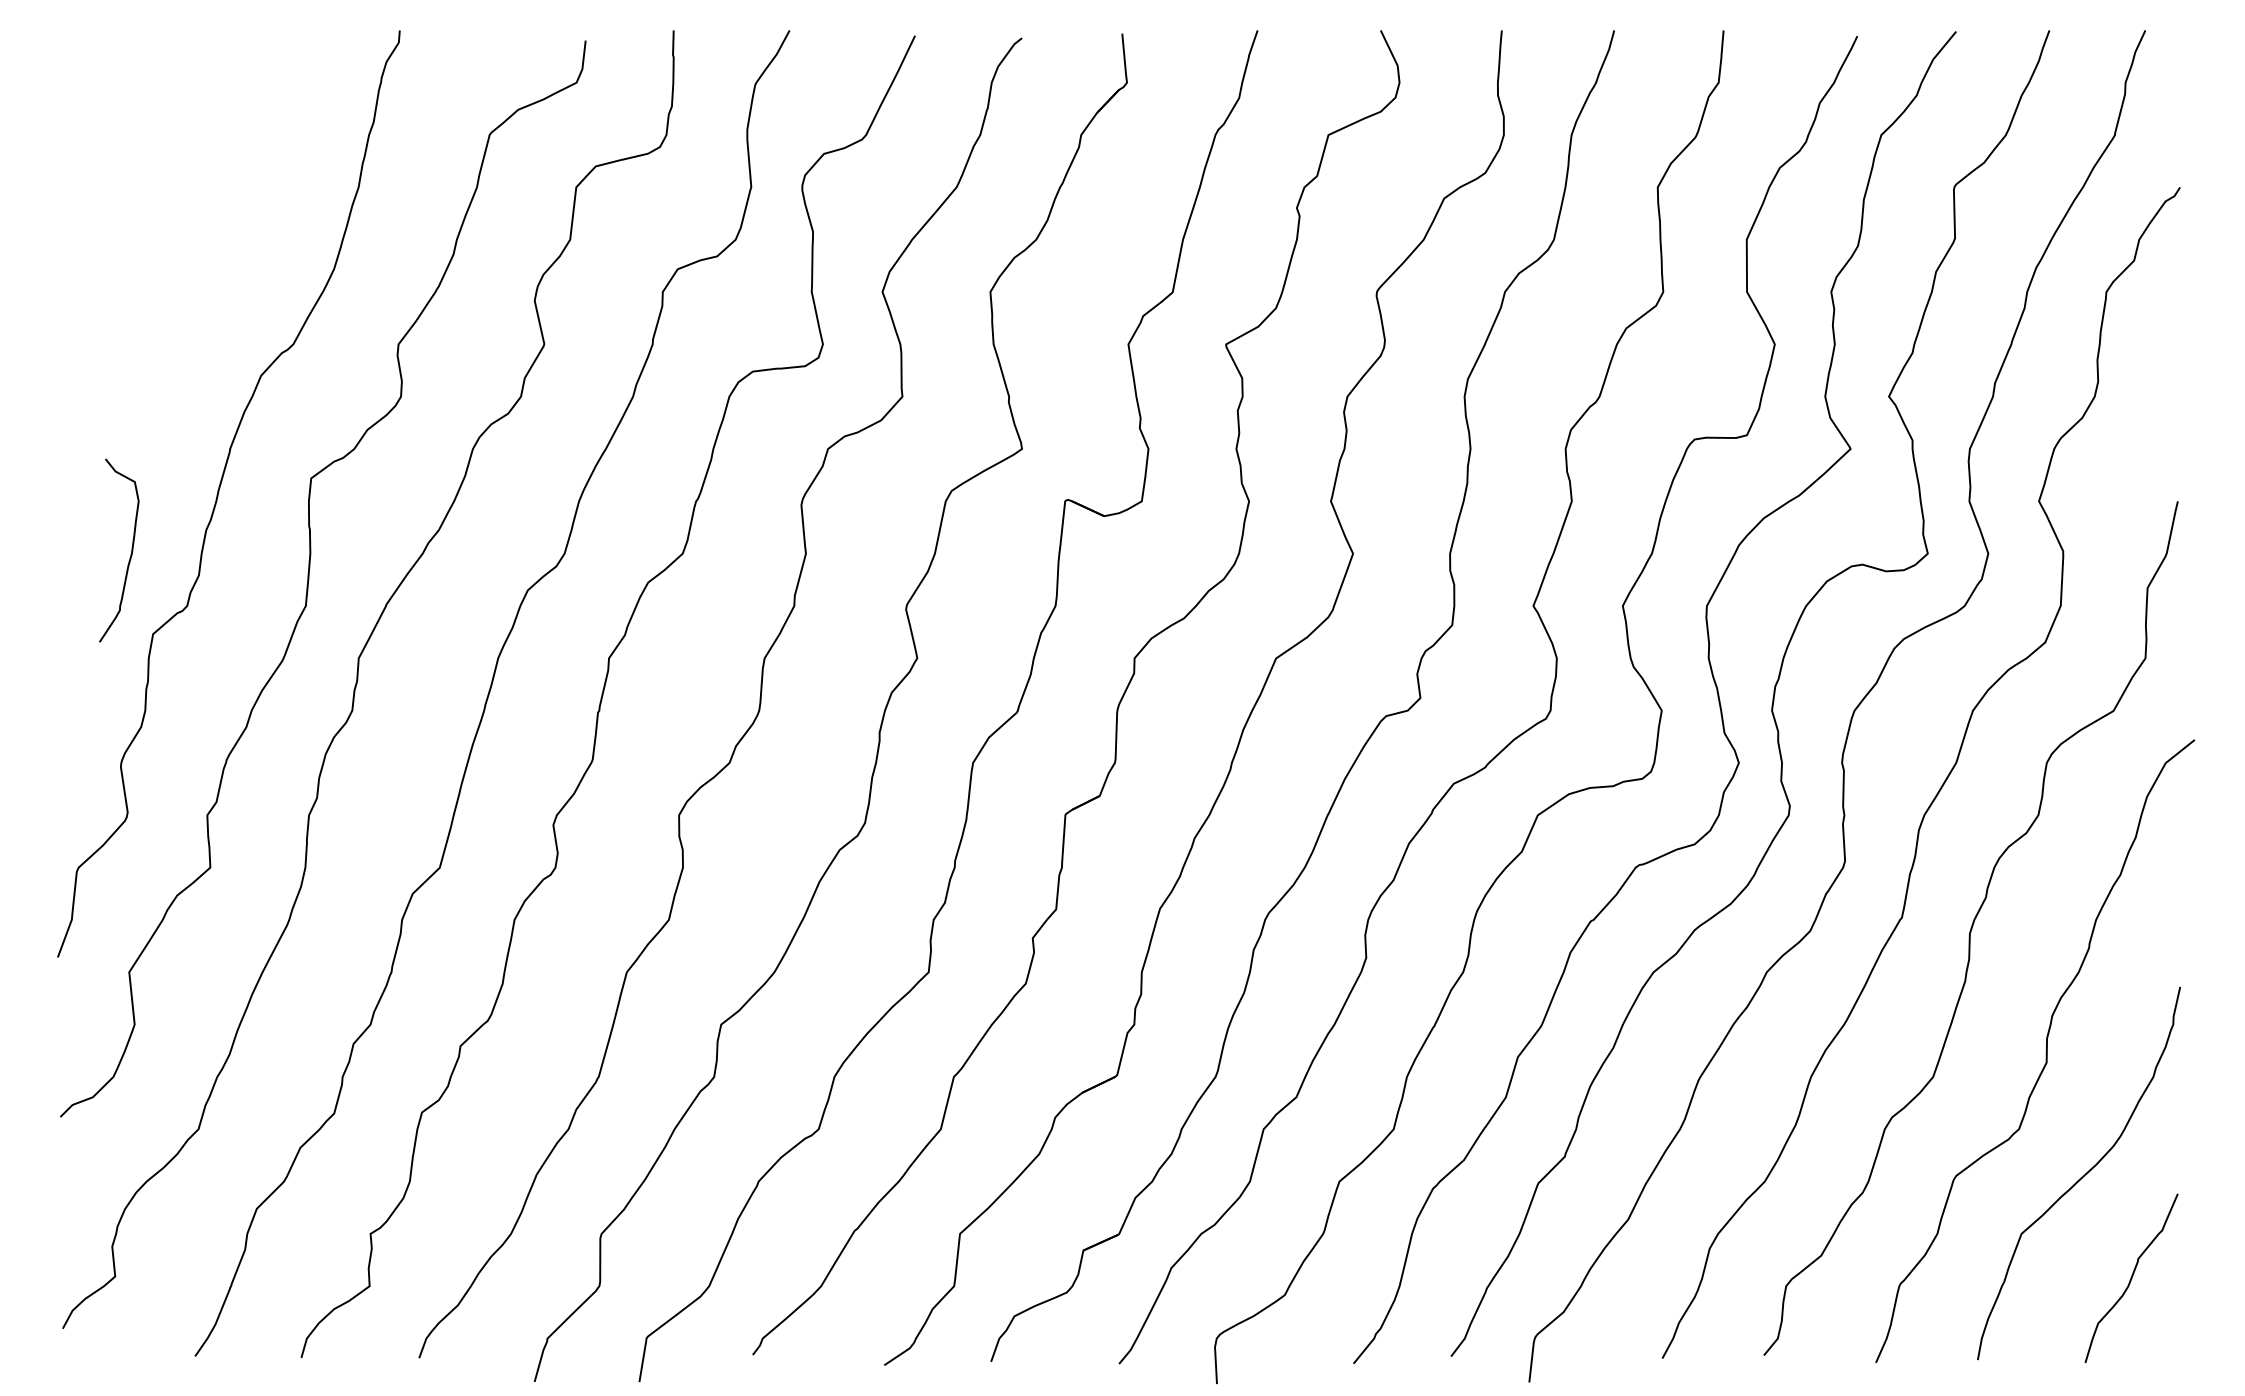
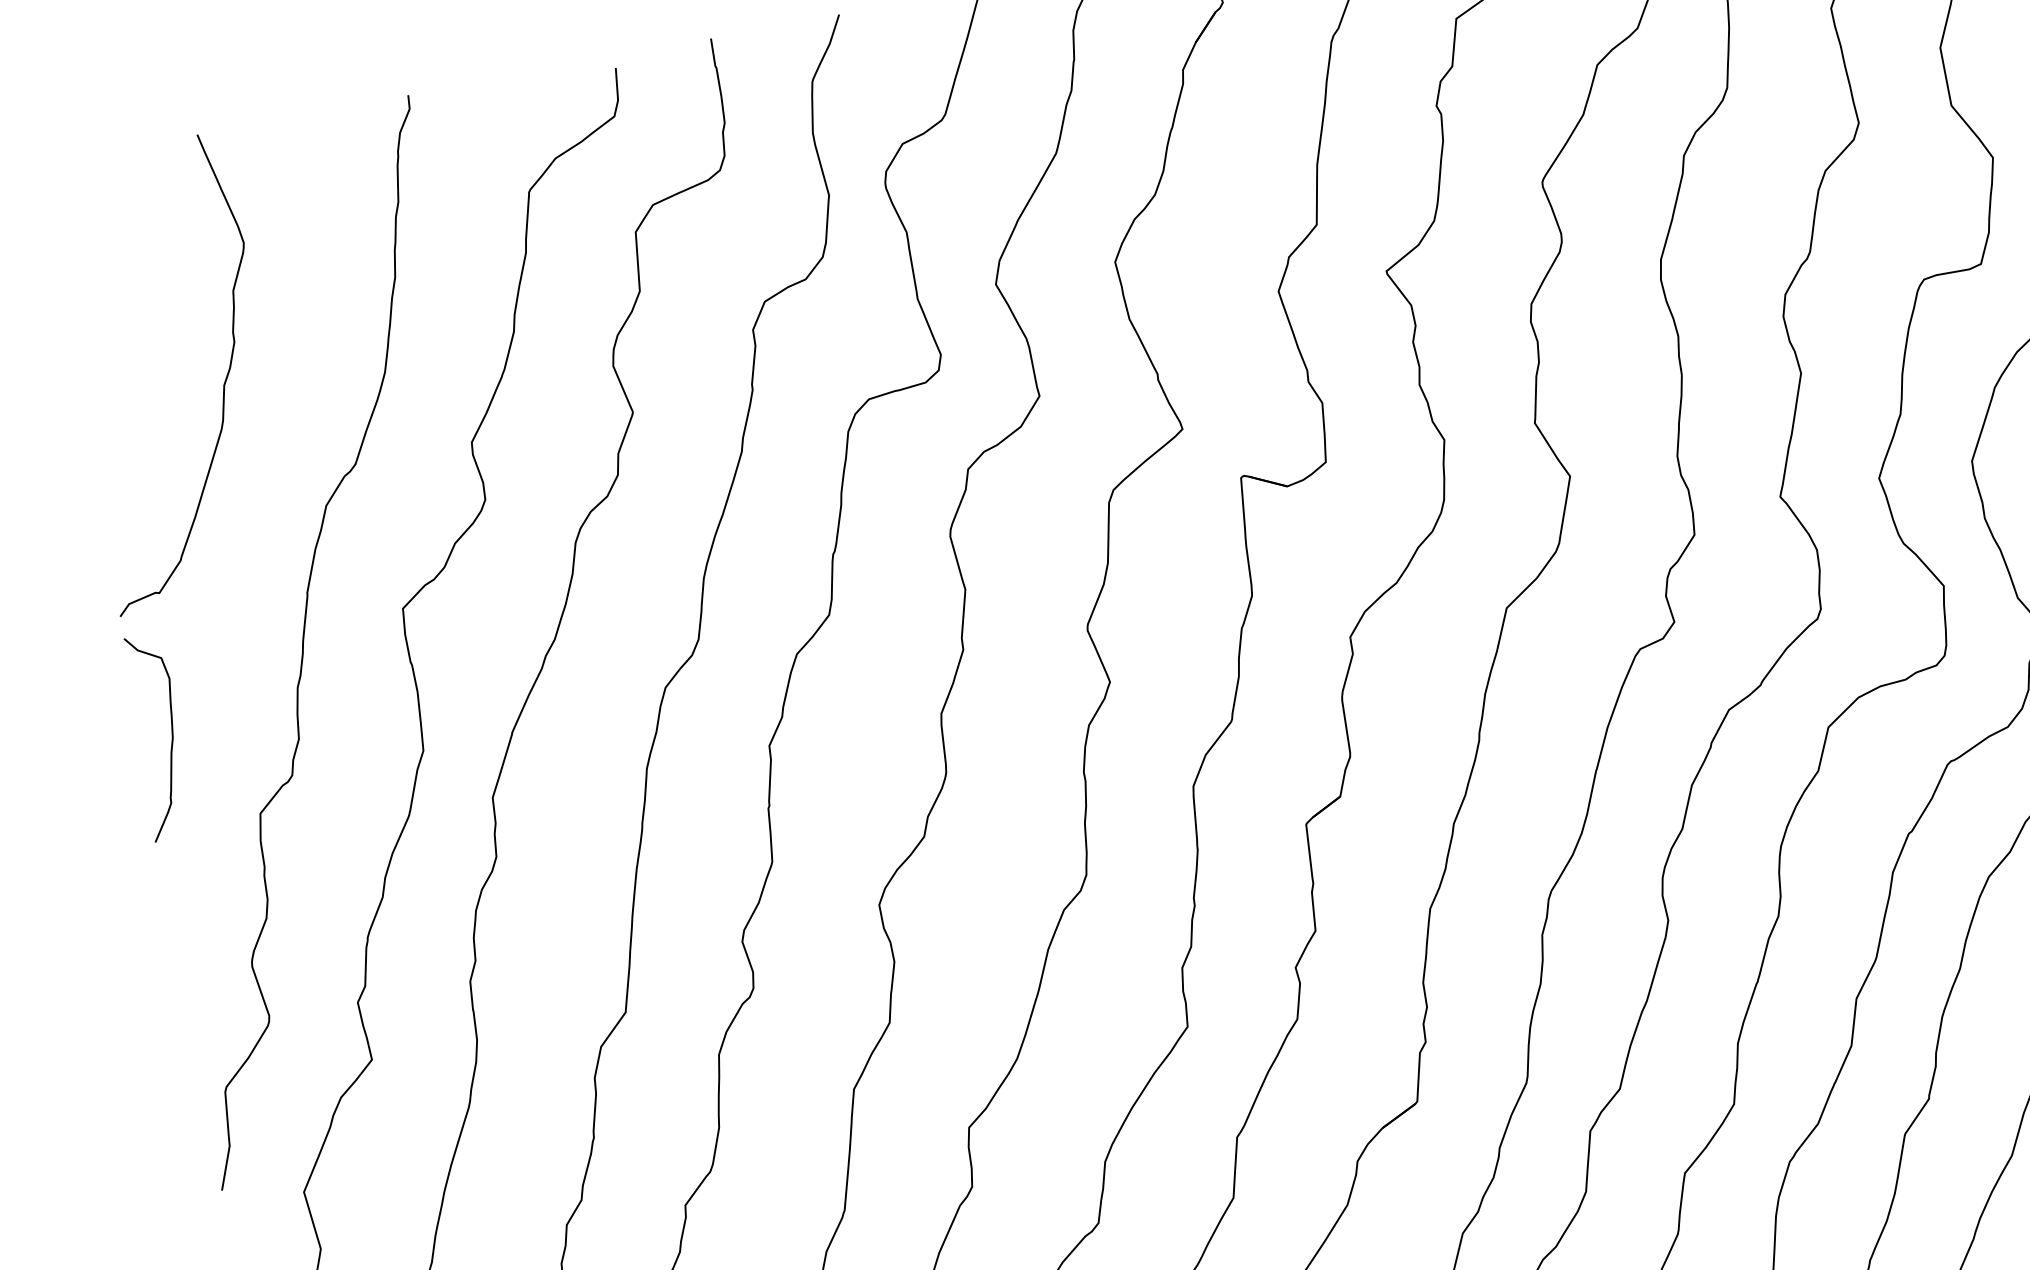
curve: (190, 253) -> (223, 385), added
curve: (130, 554) -> (171, 739), moved

